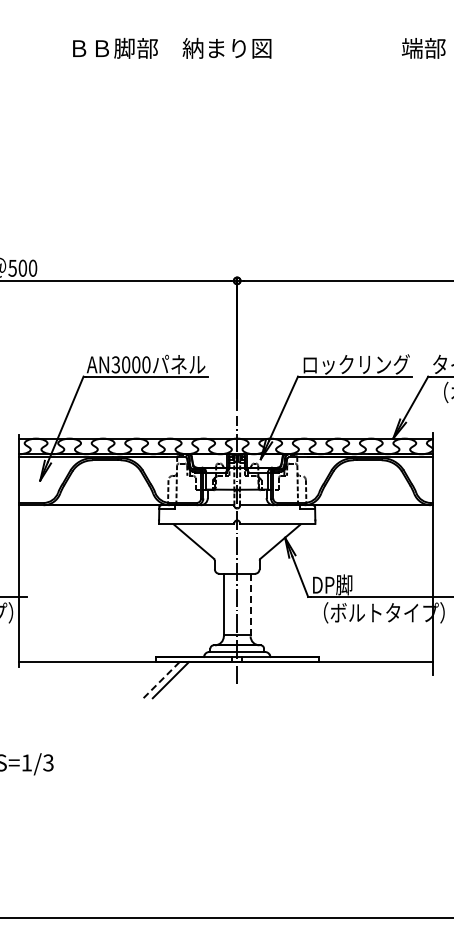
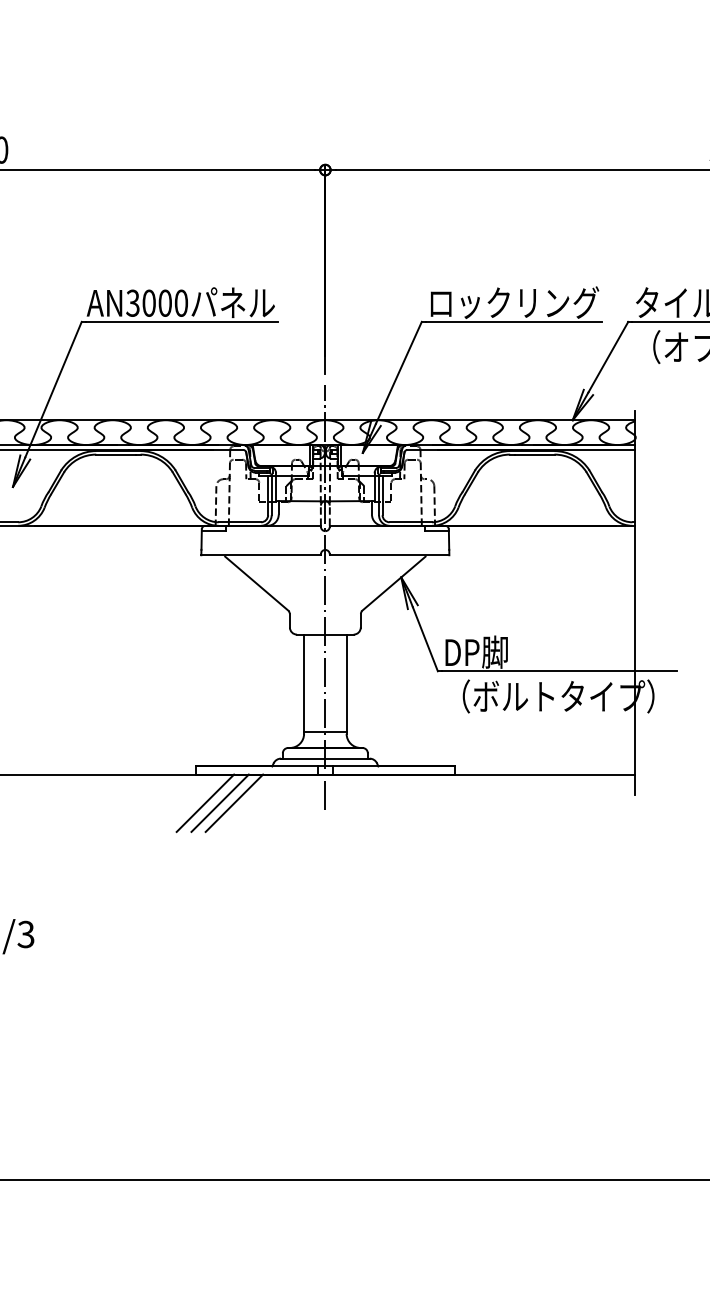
line: (250, 604) -> (346, 683), dashed -> solid
line: (161, 680) -> (205, 803), dashed -> solid
line: (179, 680) -> (233, 803), added

